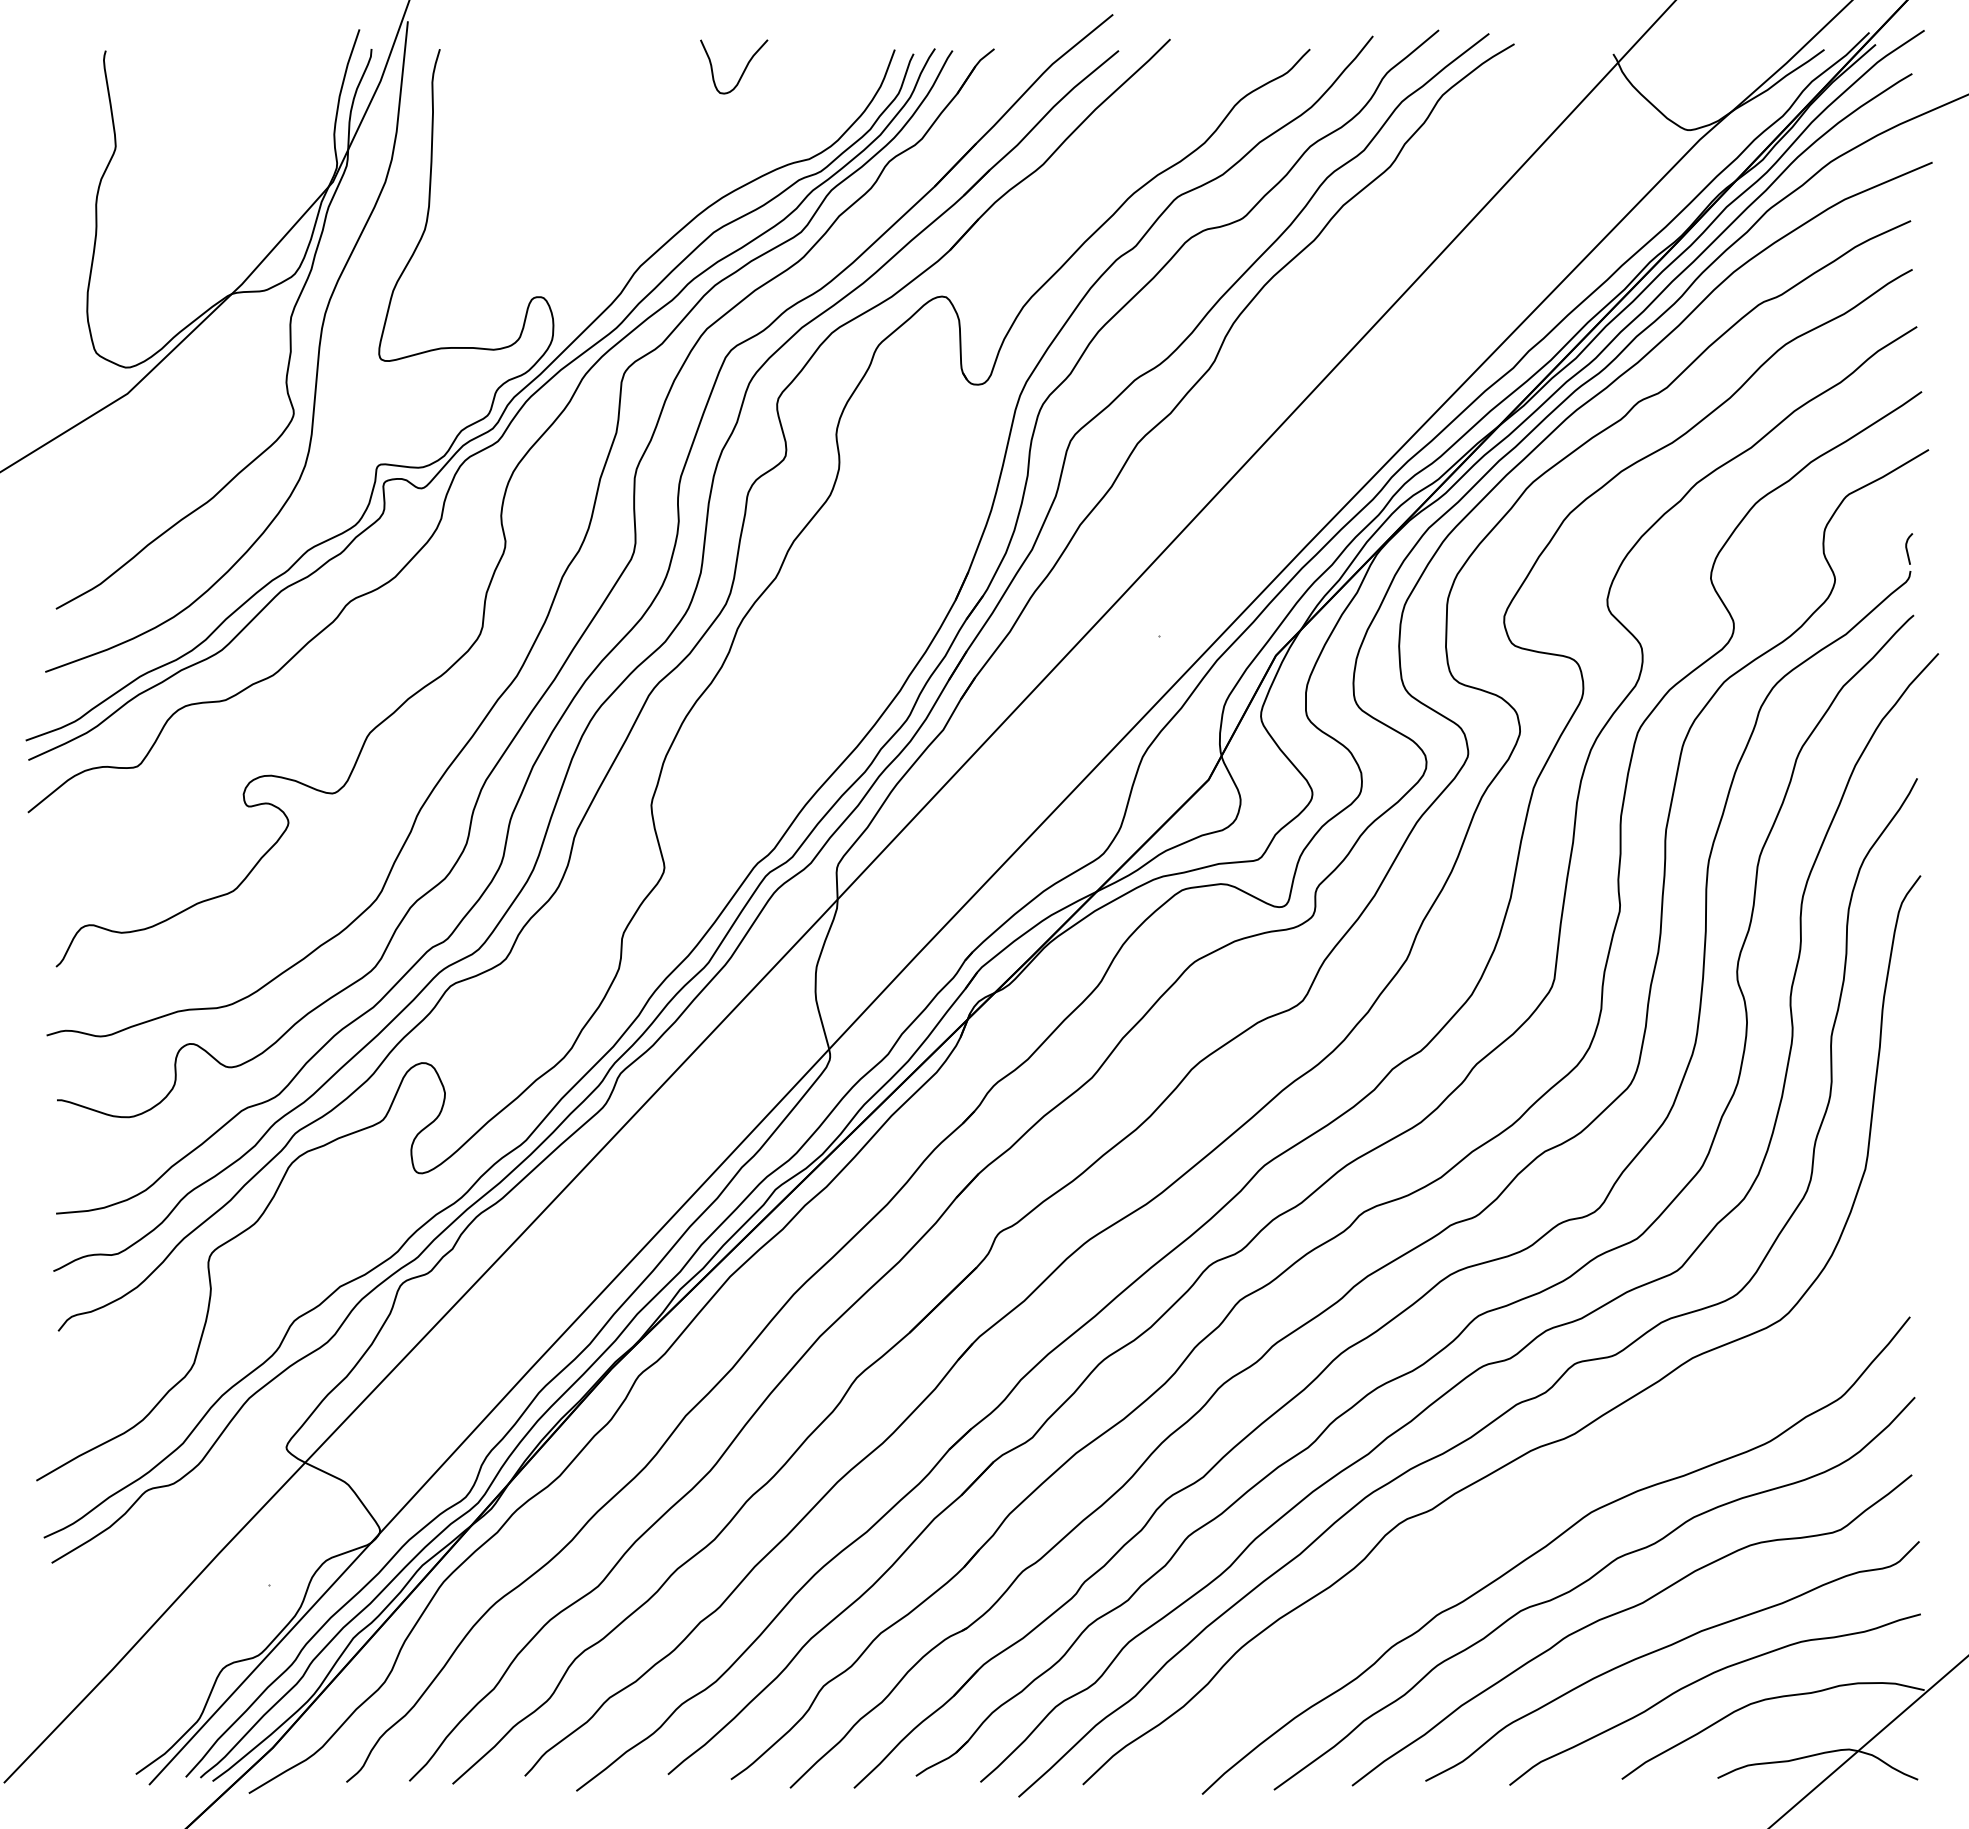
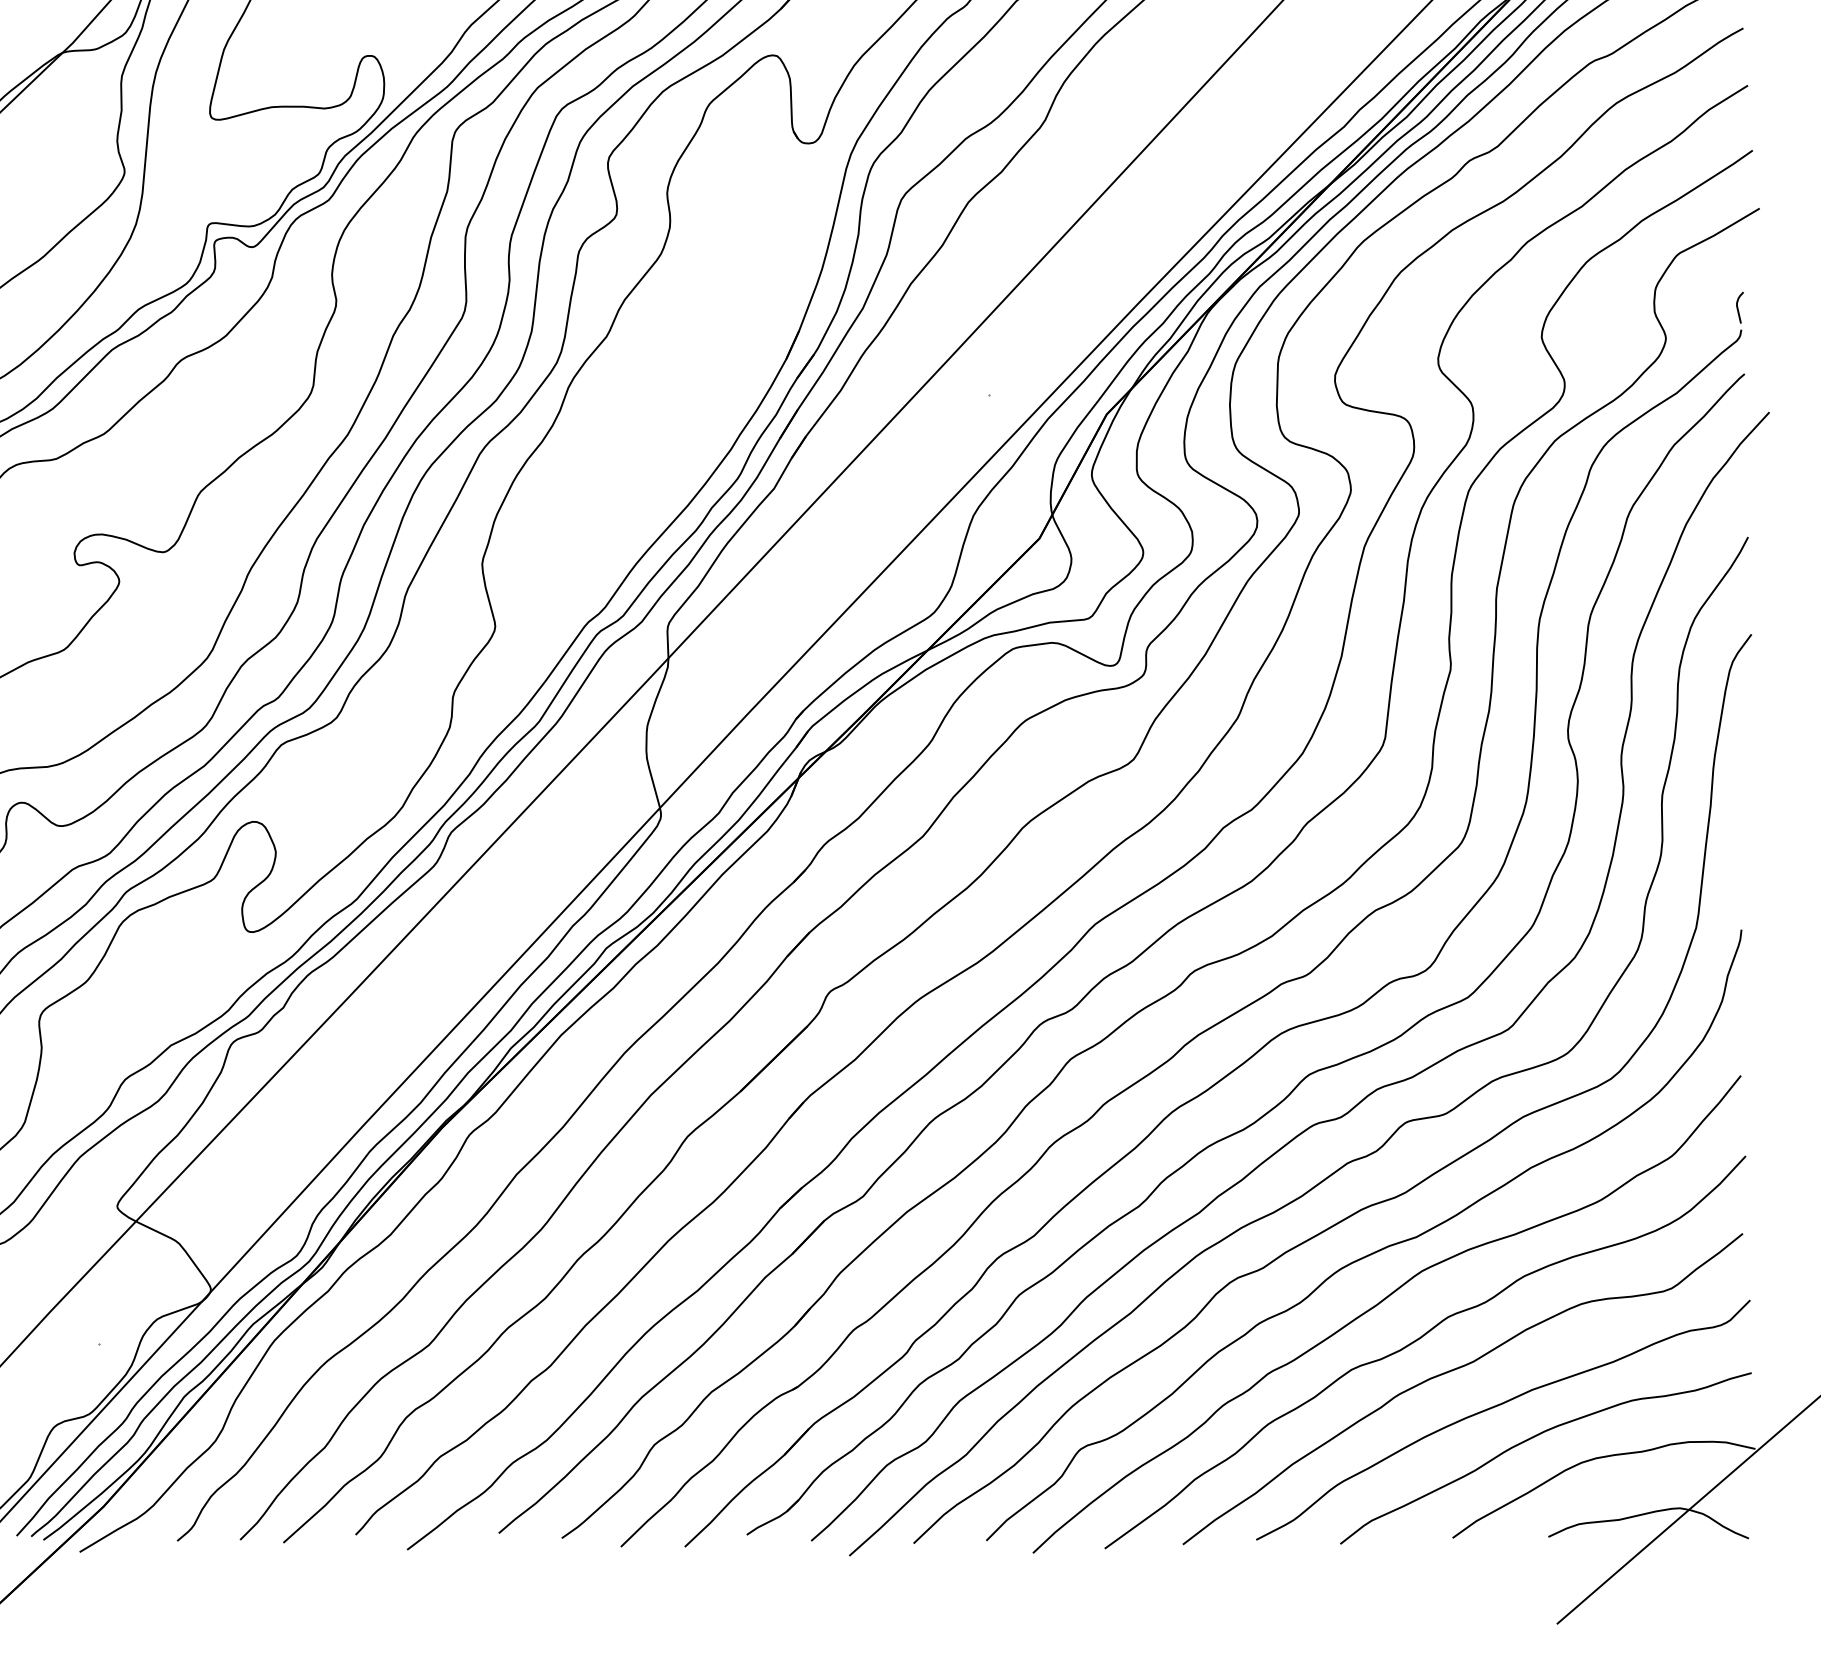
curve: (1539, 1494) -> (1370, 1253), added

